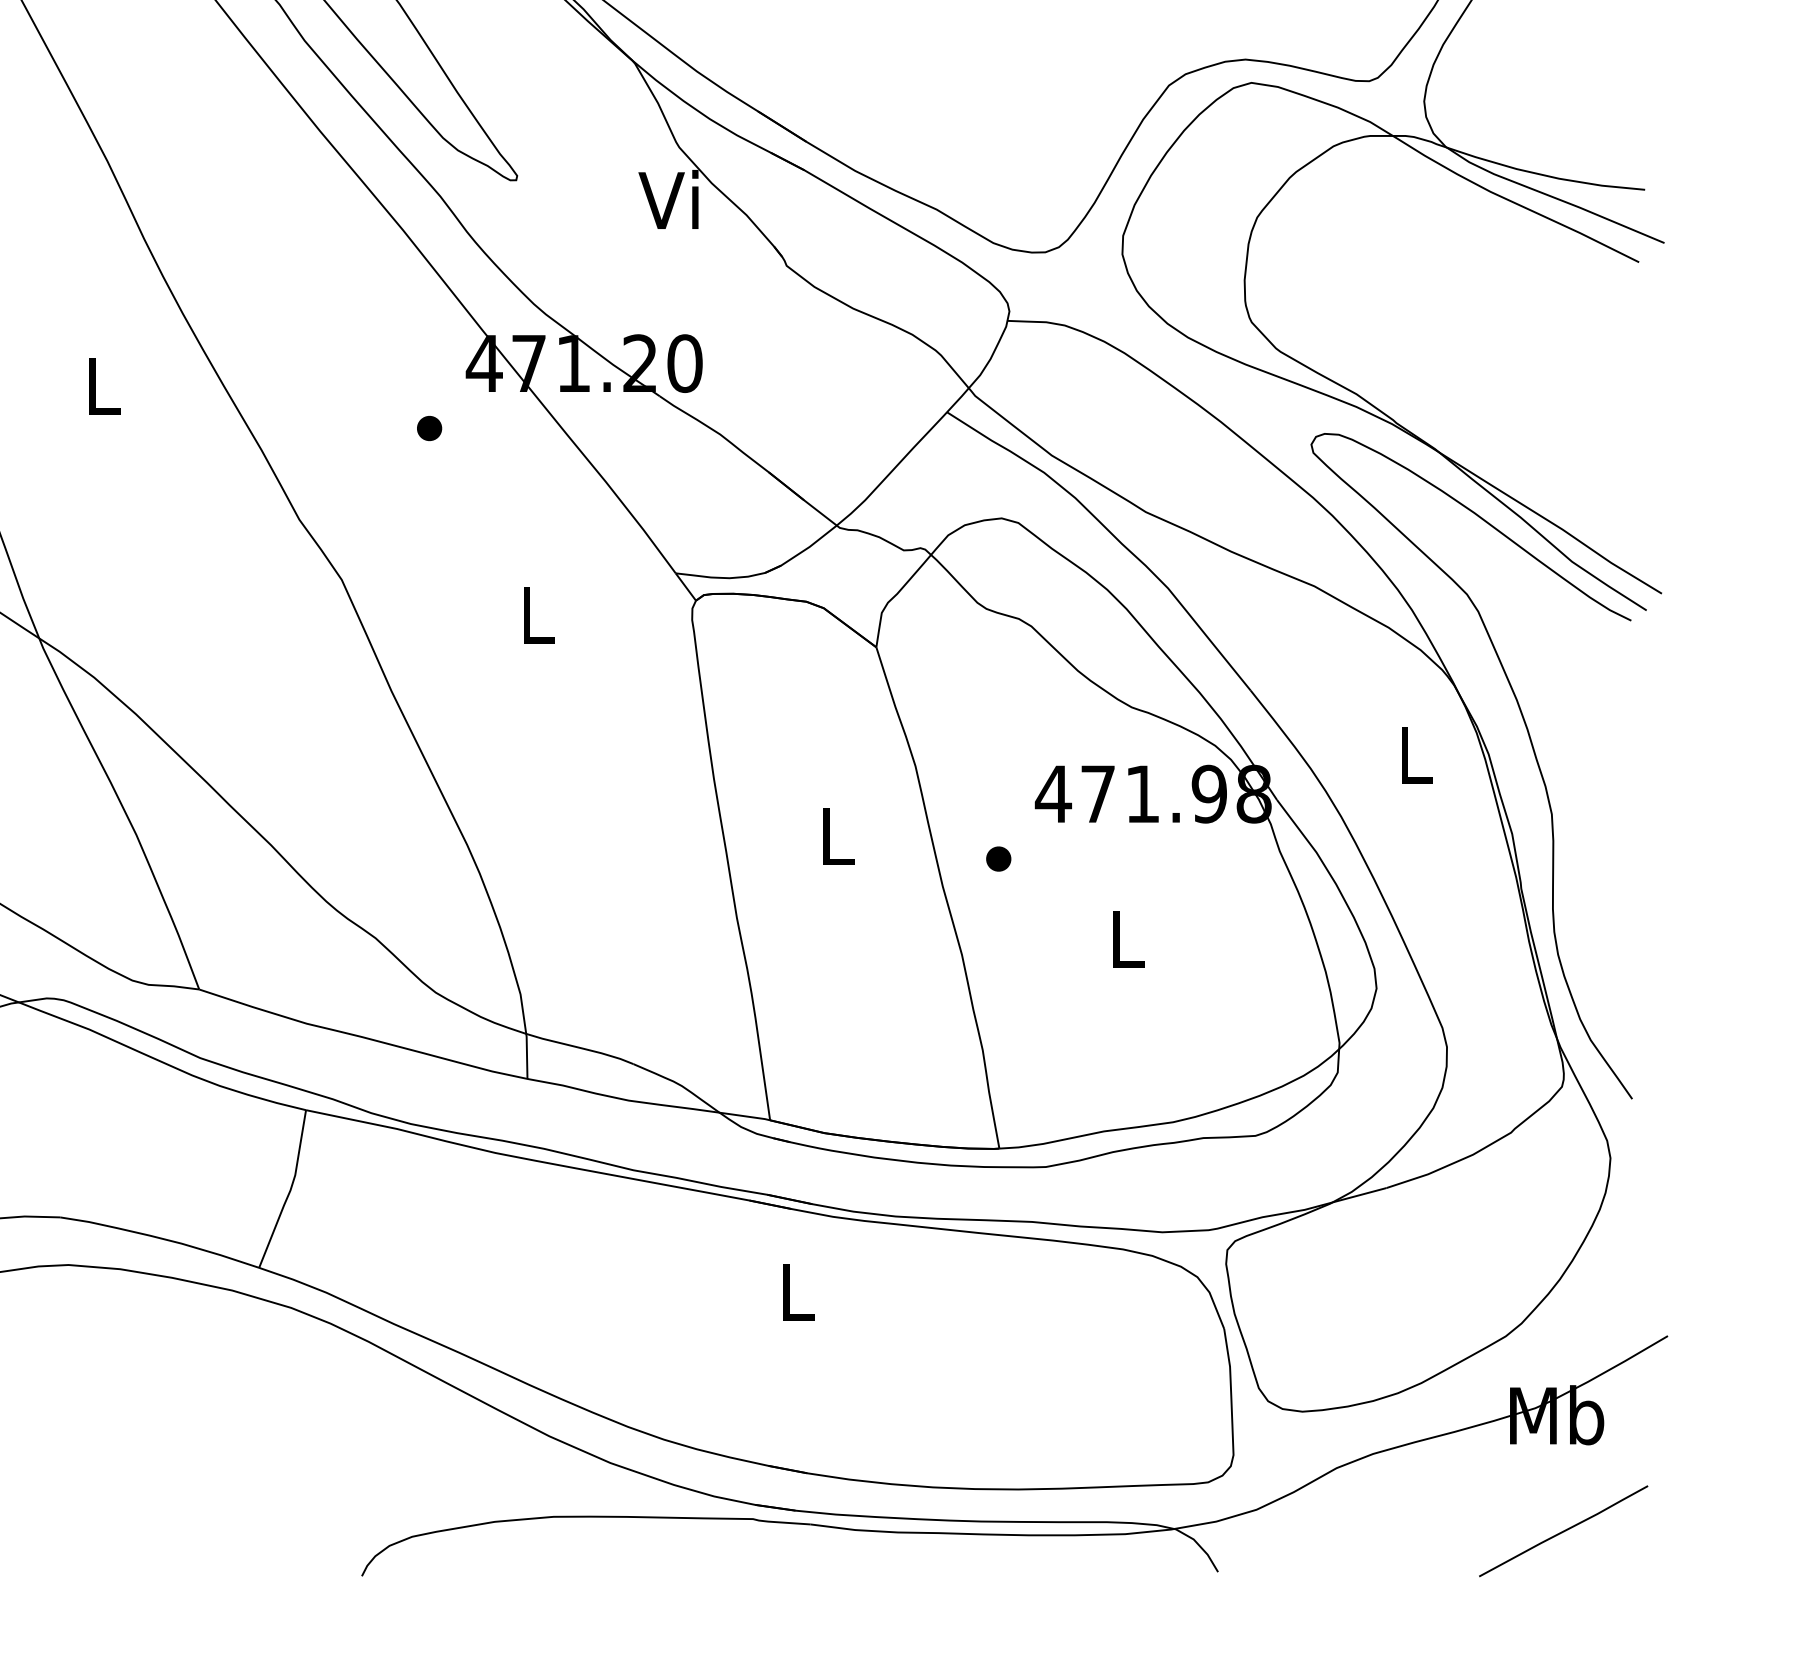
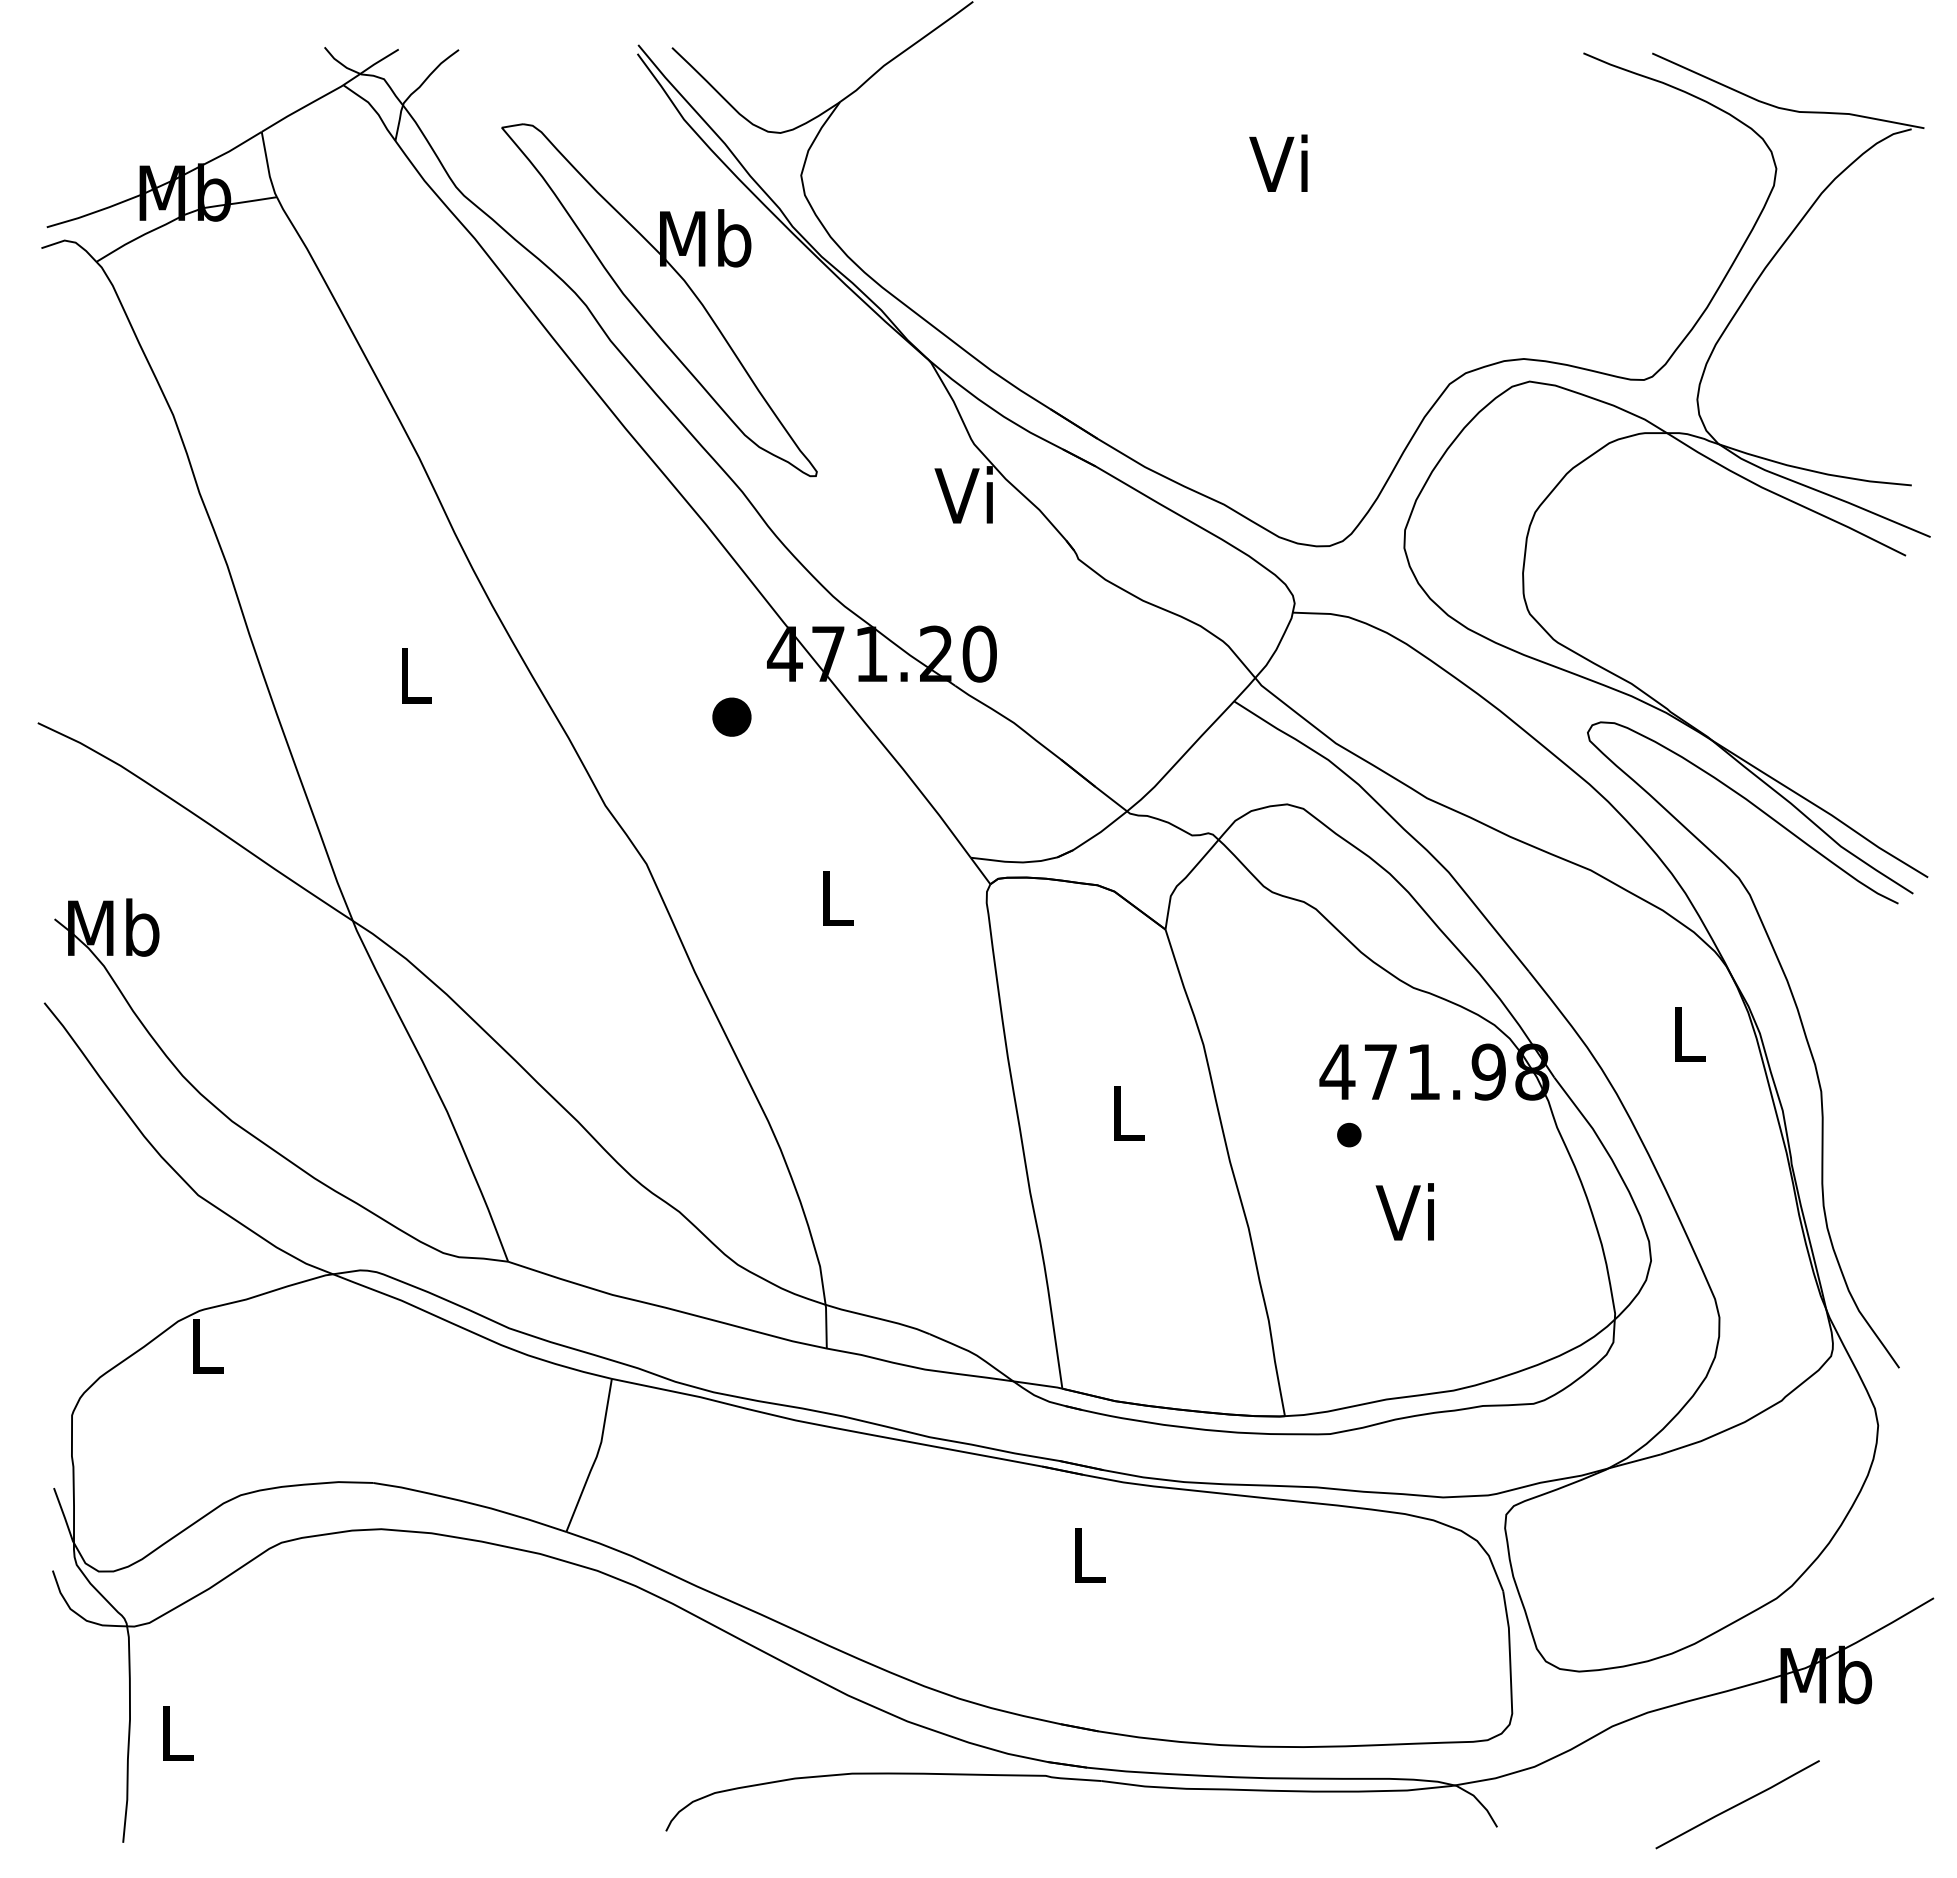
part: (429, 427) -> (731, 716), size x1.6
part: (998, 858) -> (1349, 1134), moved
text: (1122, 937) -> (1404, 1211), L -> Vi
curve: (1563, 1531) -> (1737, 1804), moved

